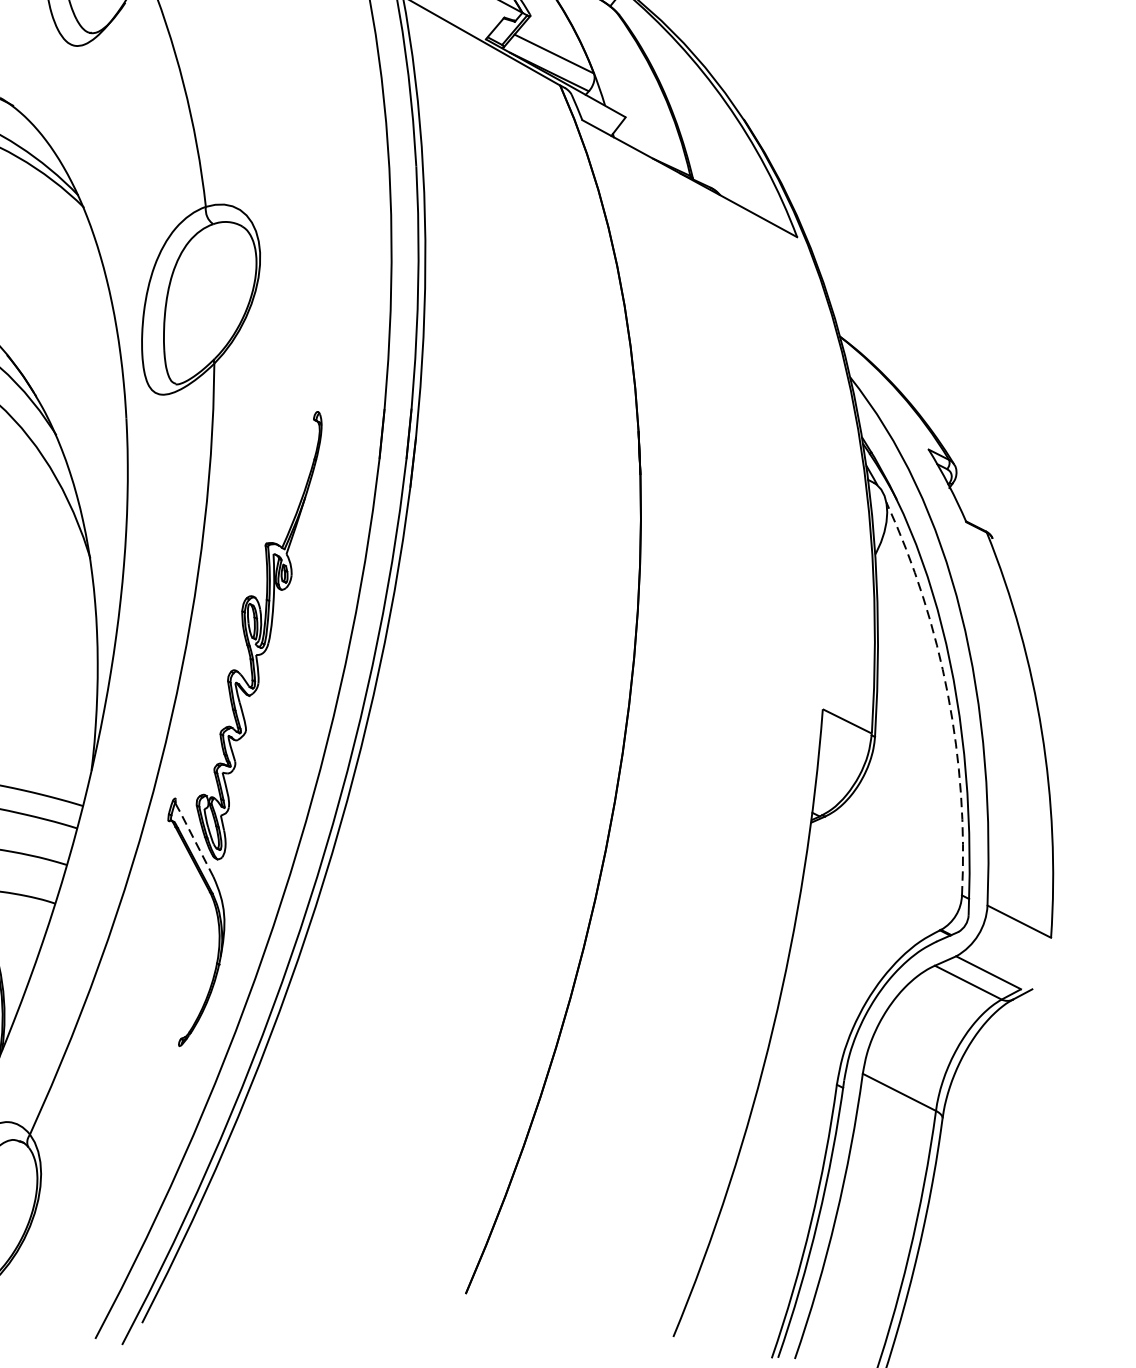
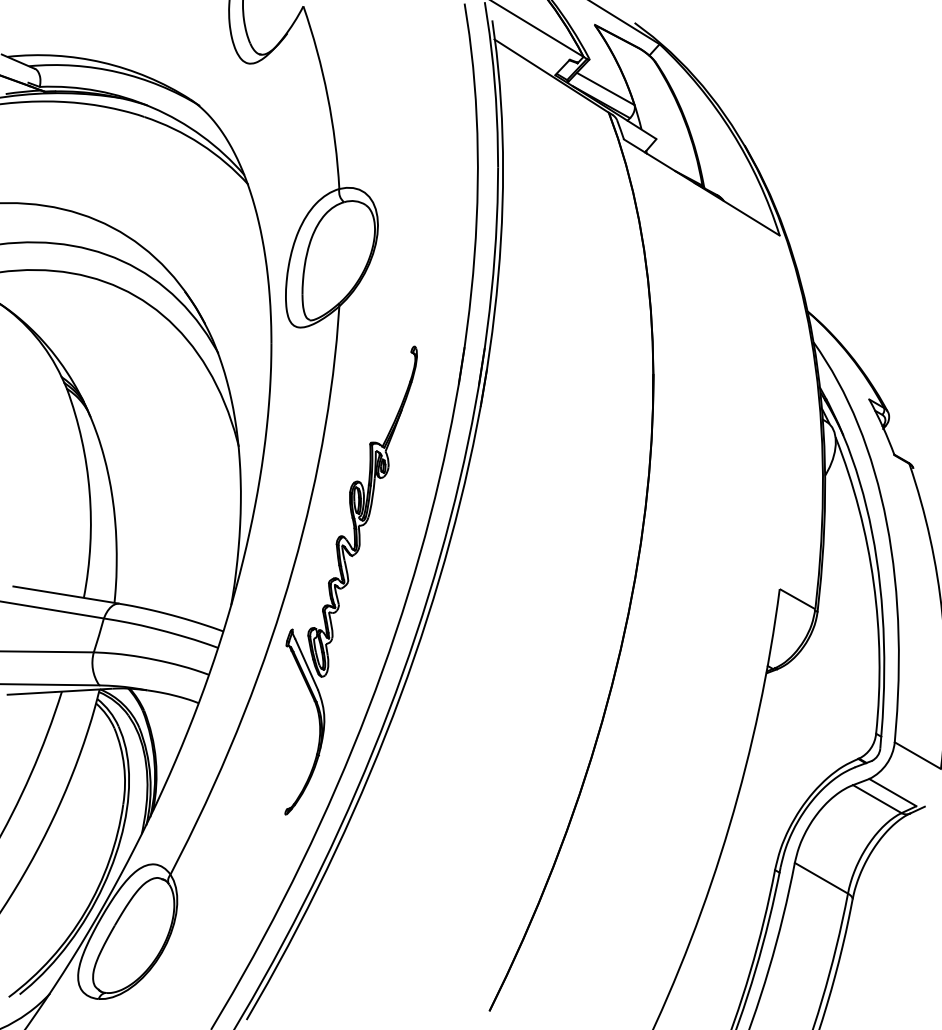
arc: (947, 693) -> (873, 582), dashed -> solid
line: (196, 844) -> (306, 664), dashed -> solid

